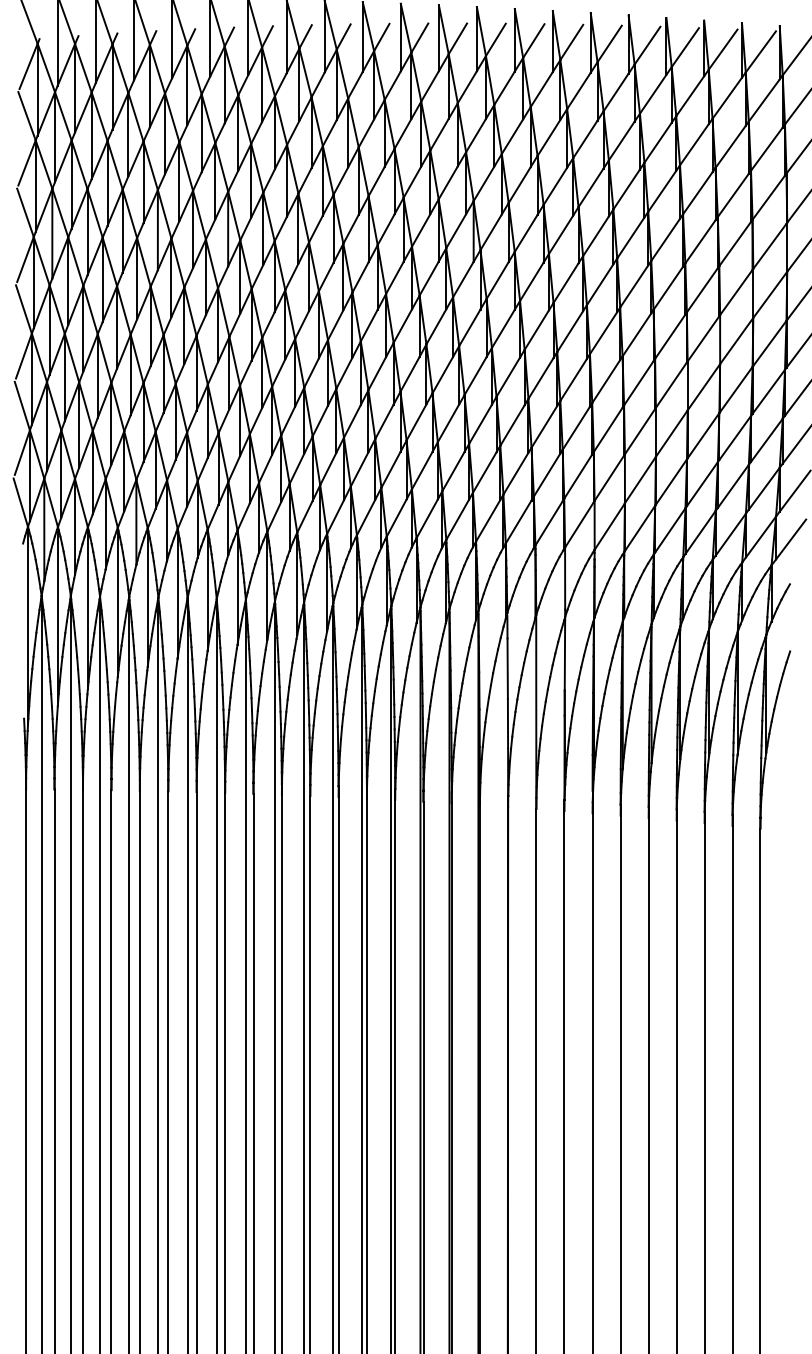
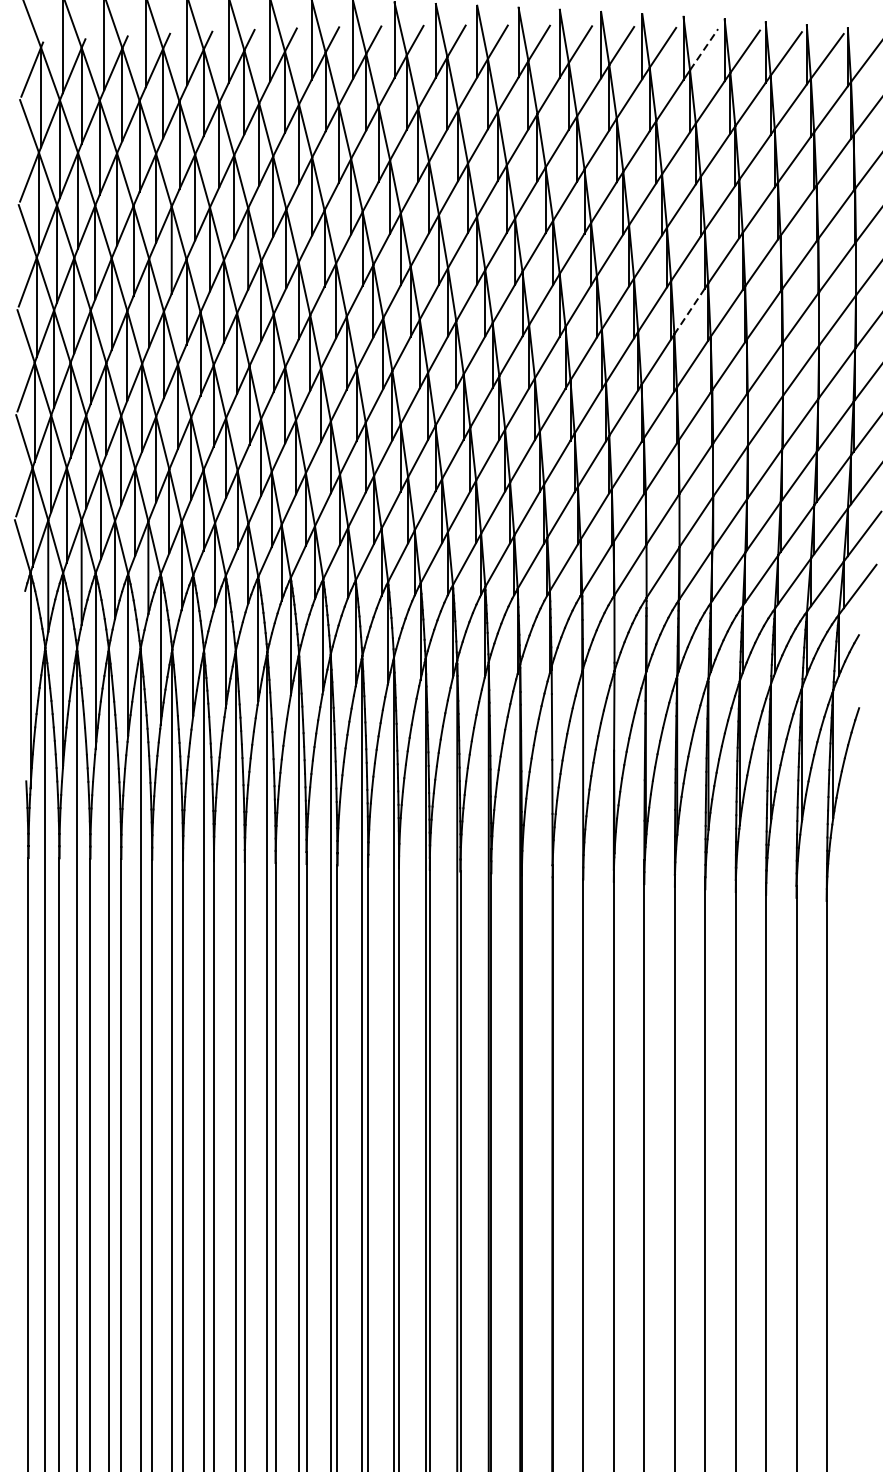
line: (647, 45) -> (704, 49), solid -> dashed
line: (633, 286) -> (688, 311), solid -> dashed

